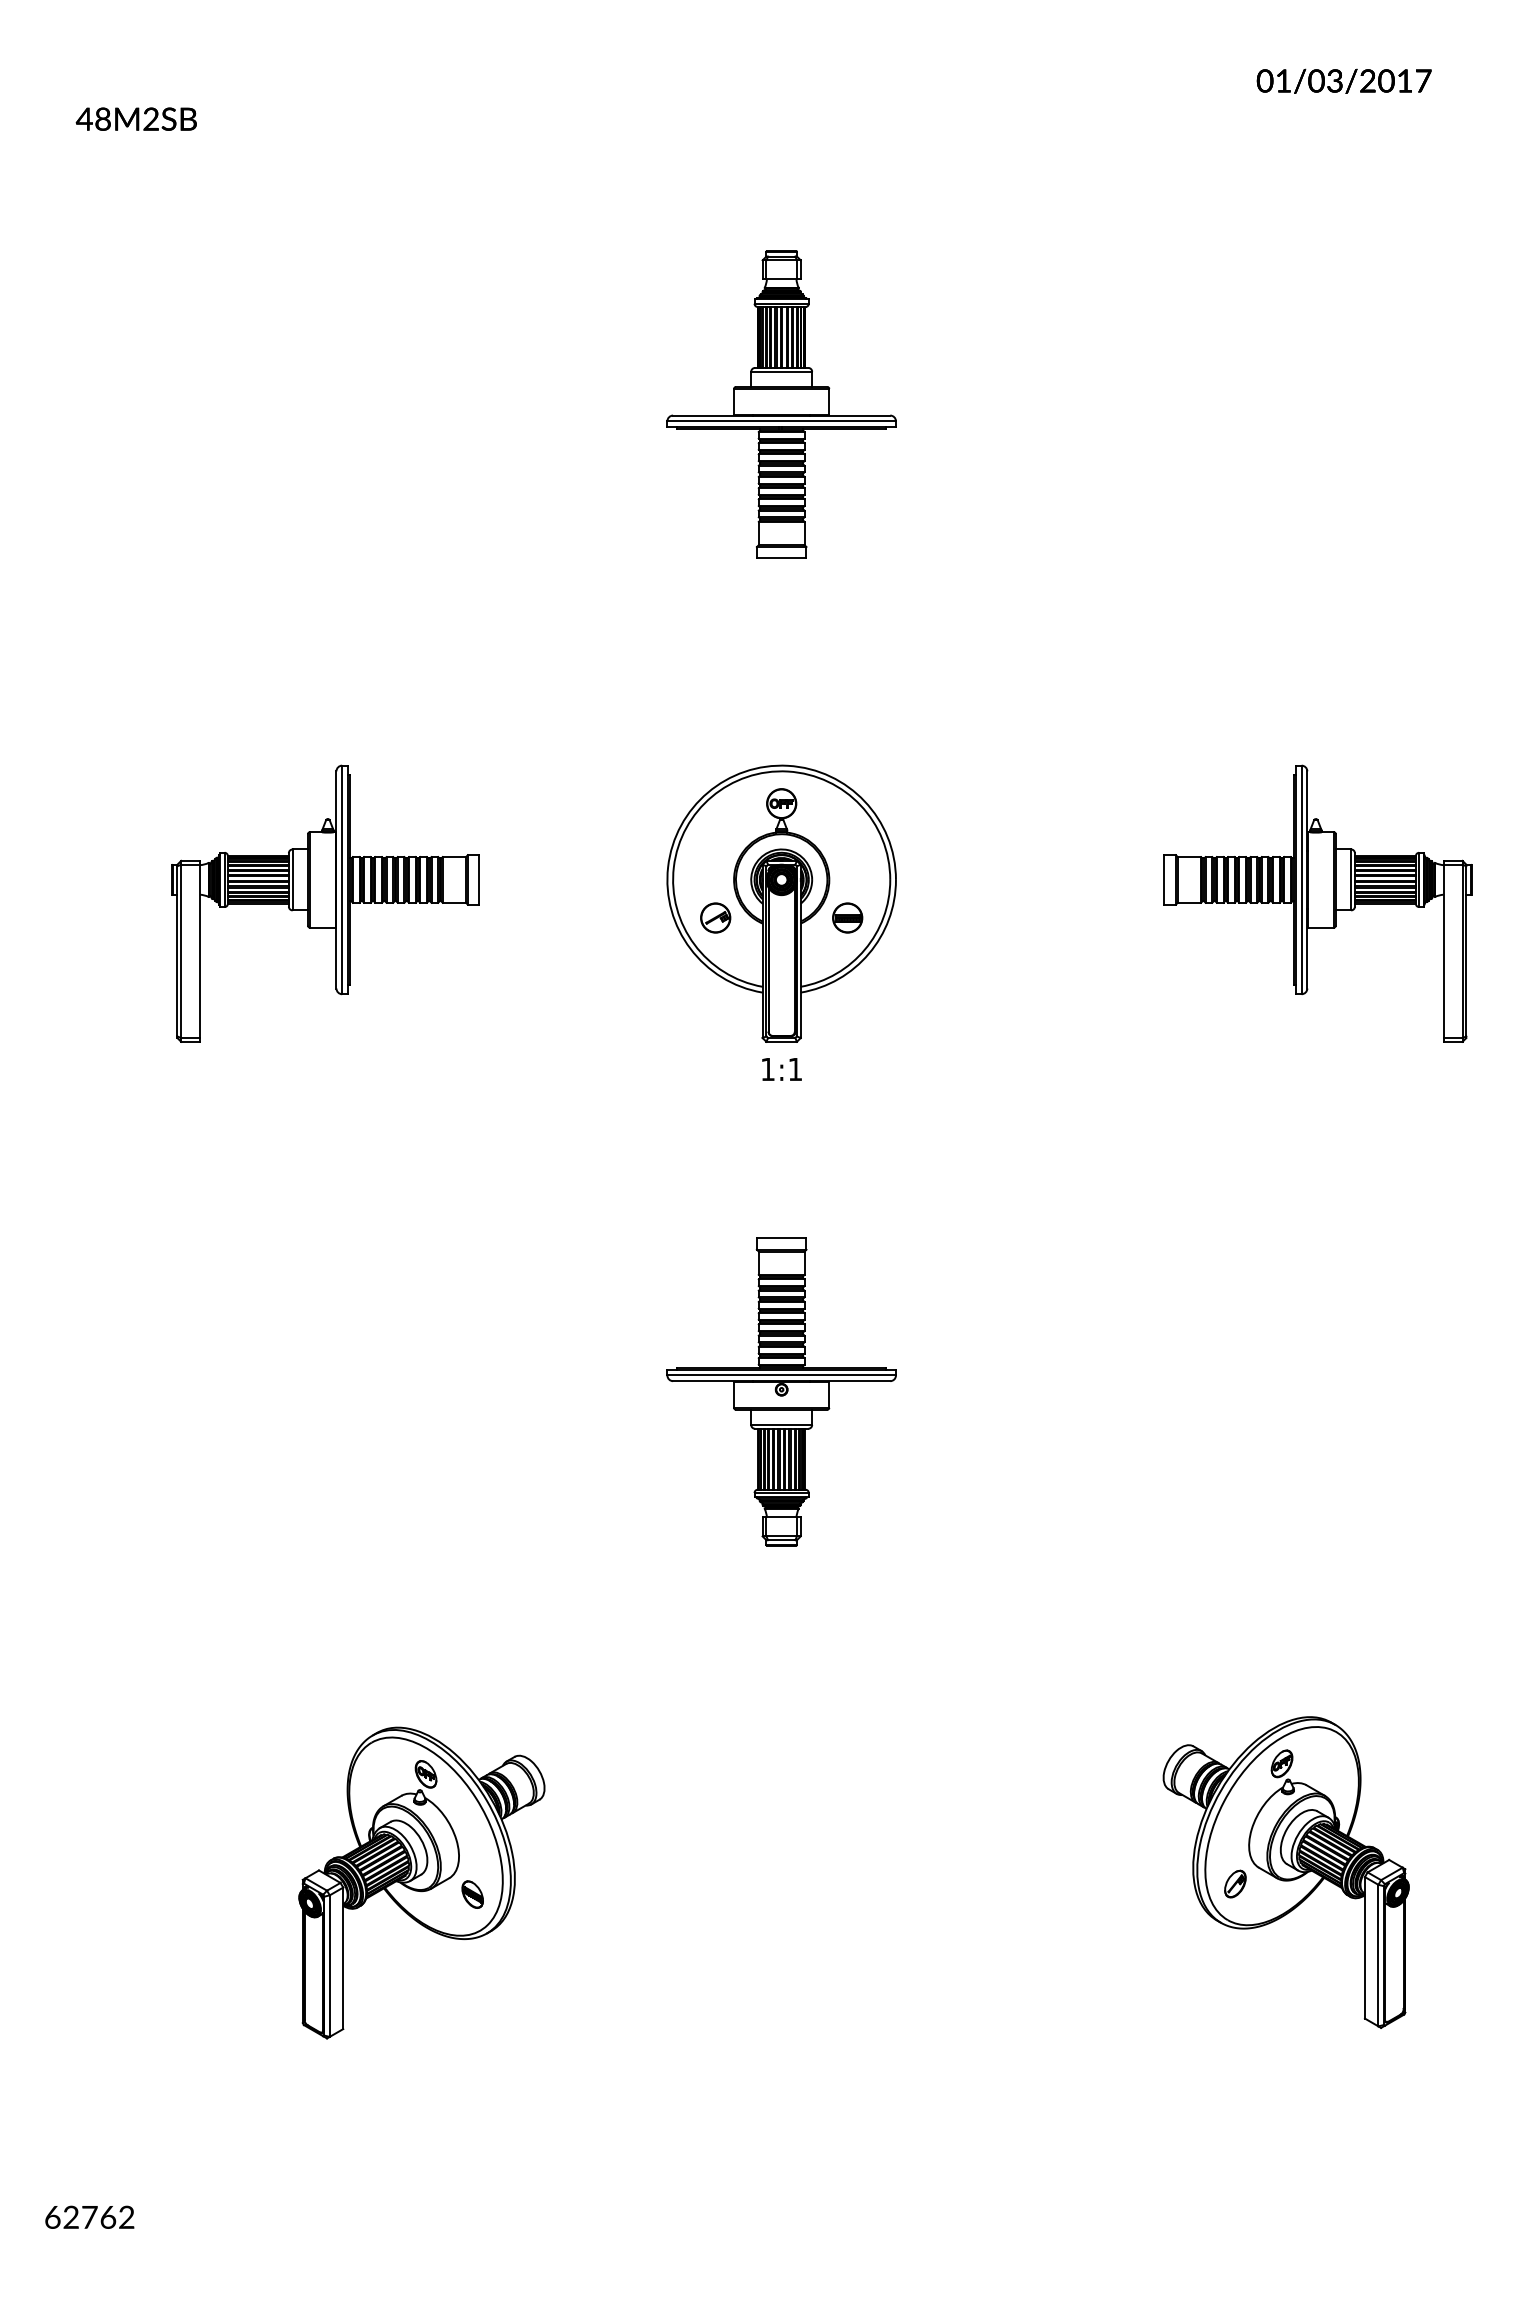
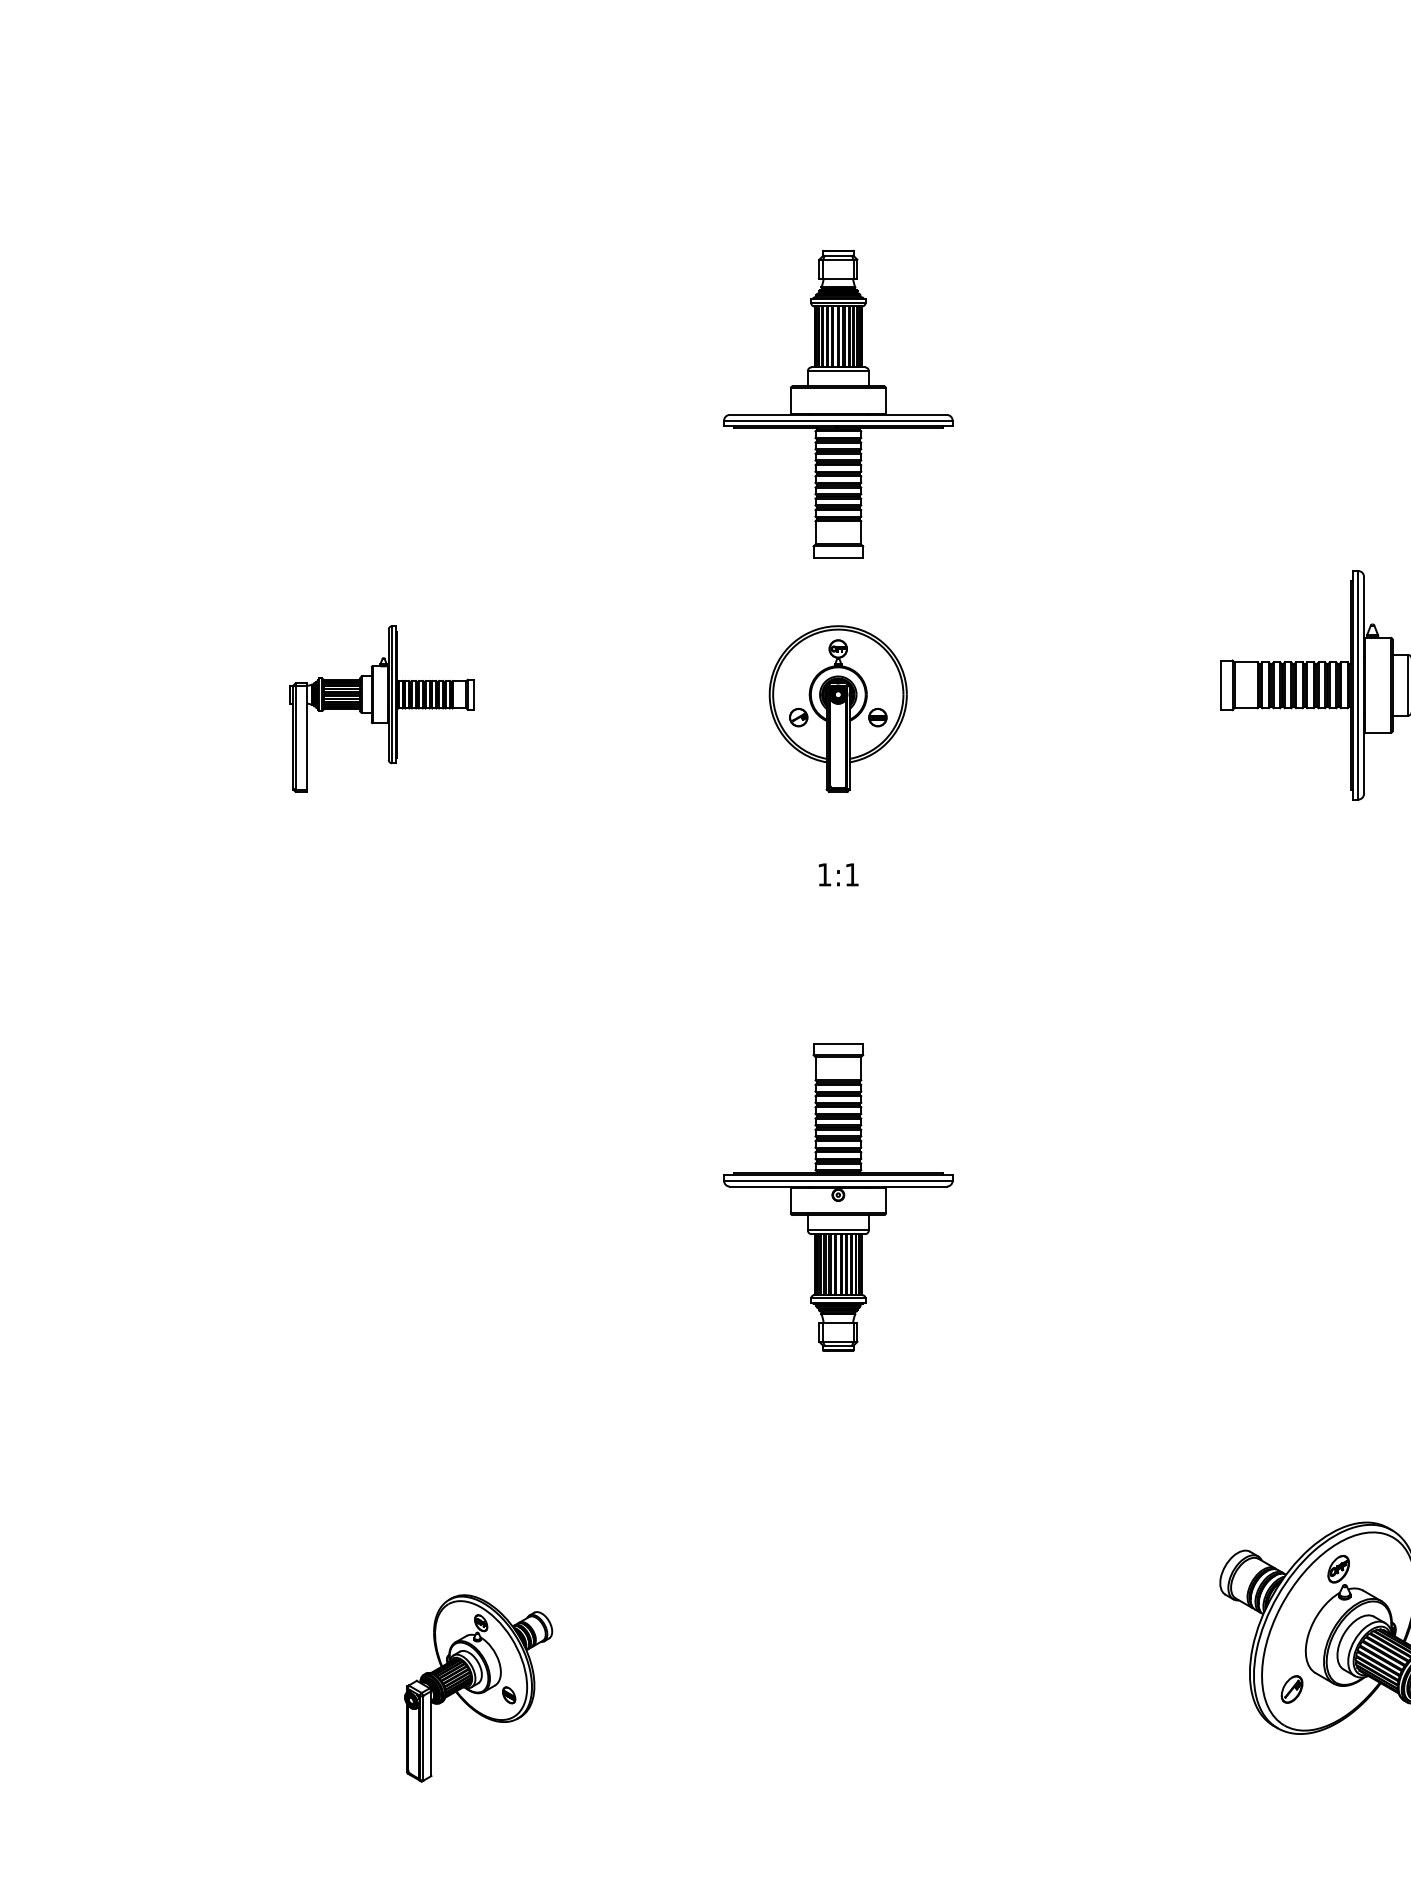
part: (781, 404) -> (838, 403), moved
part: (325, 903) -> (382, 708), size x0.6
part: (781, 903) -> (838, 708), size x0.6
part: (421, 1882) -> (478, 1687), size x0.6

